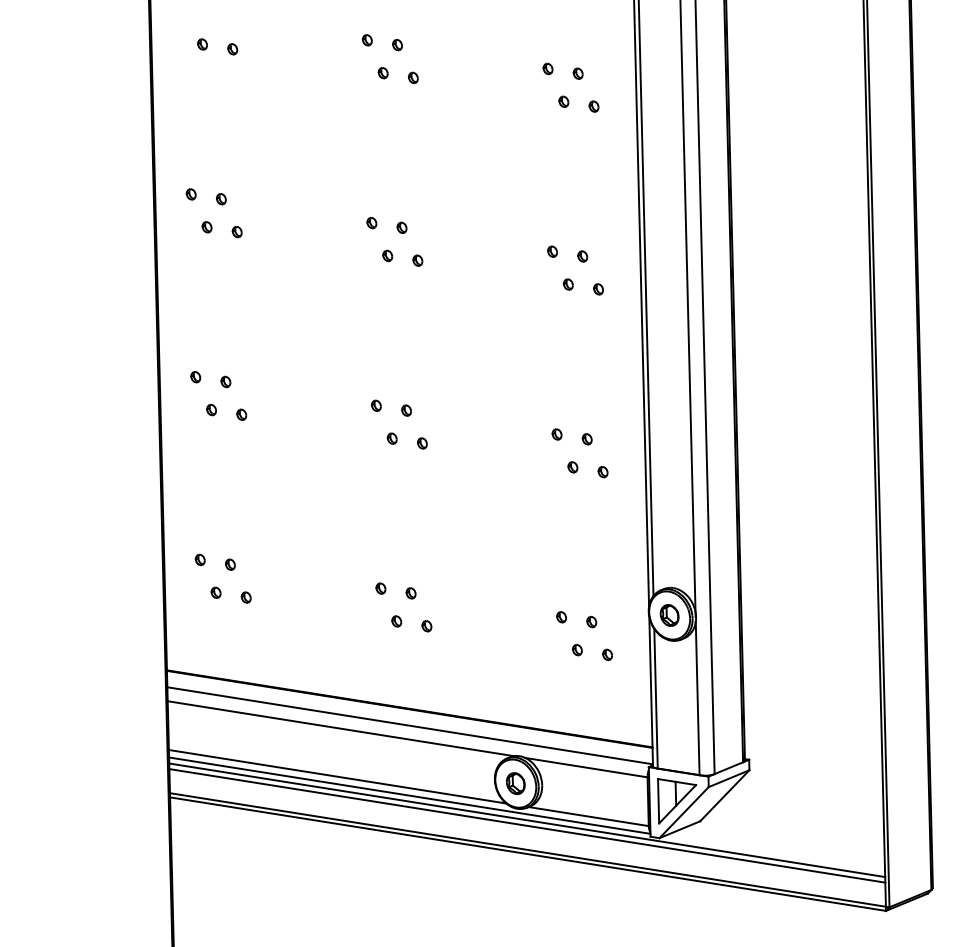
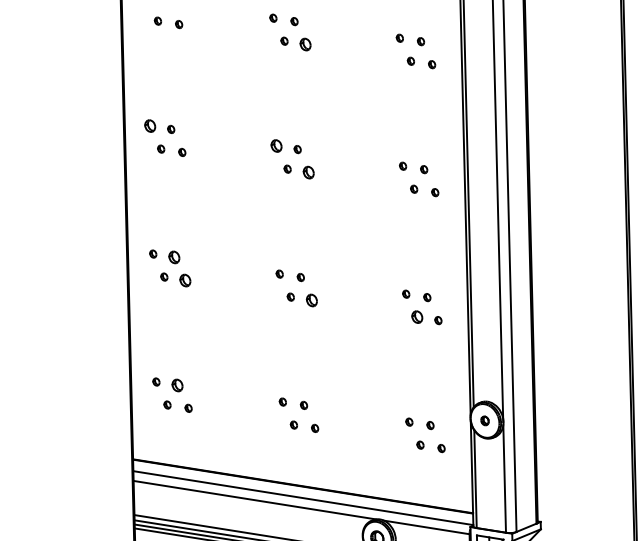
part: (413, 77) -> (305, 44), size x1.6
part: (190, 194) -> (149, 126), size x1.6
part: (371, 223) -> (276, 146), size x1.6
part: (417, 260) -> (308, 172), size x1.6
part: (225, 381) -> (174, 257), size x1.6
part: (241, 414) -> (185, 280), size x1.6
part: (422, 443) -> (312, 300), size x1.6
part: (572, 467) -> (417, 317), size x1.6
part: (230, 564) -> (177, 385), size x1.6
part: (669, 615) -> (484, 420), size x0.6

